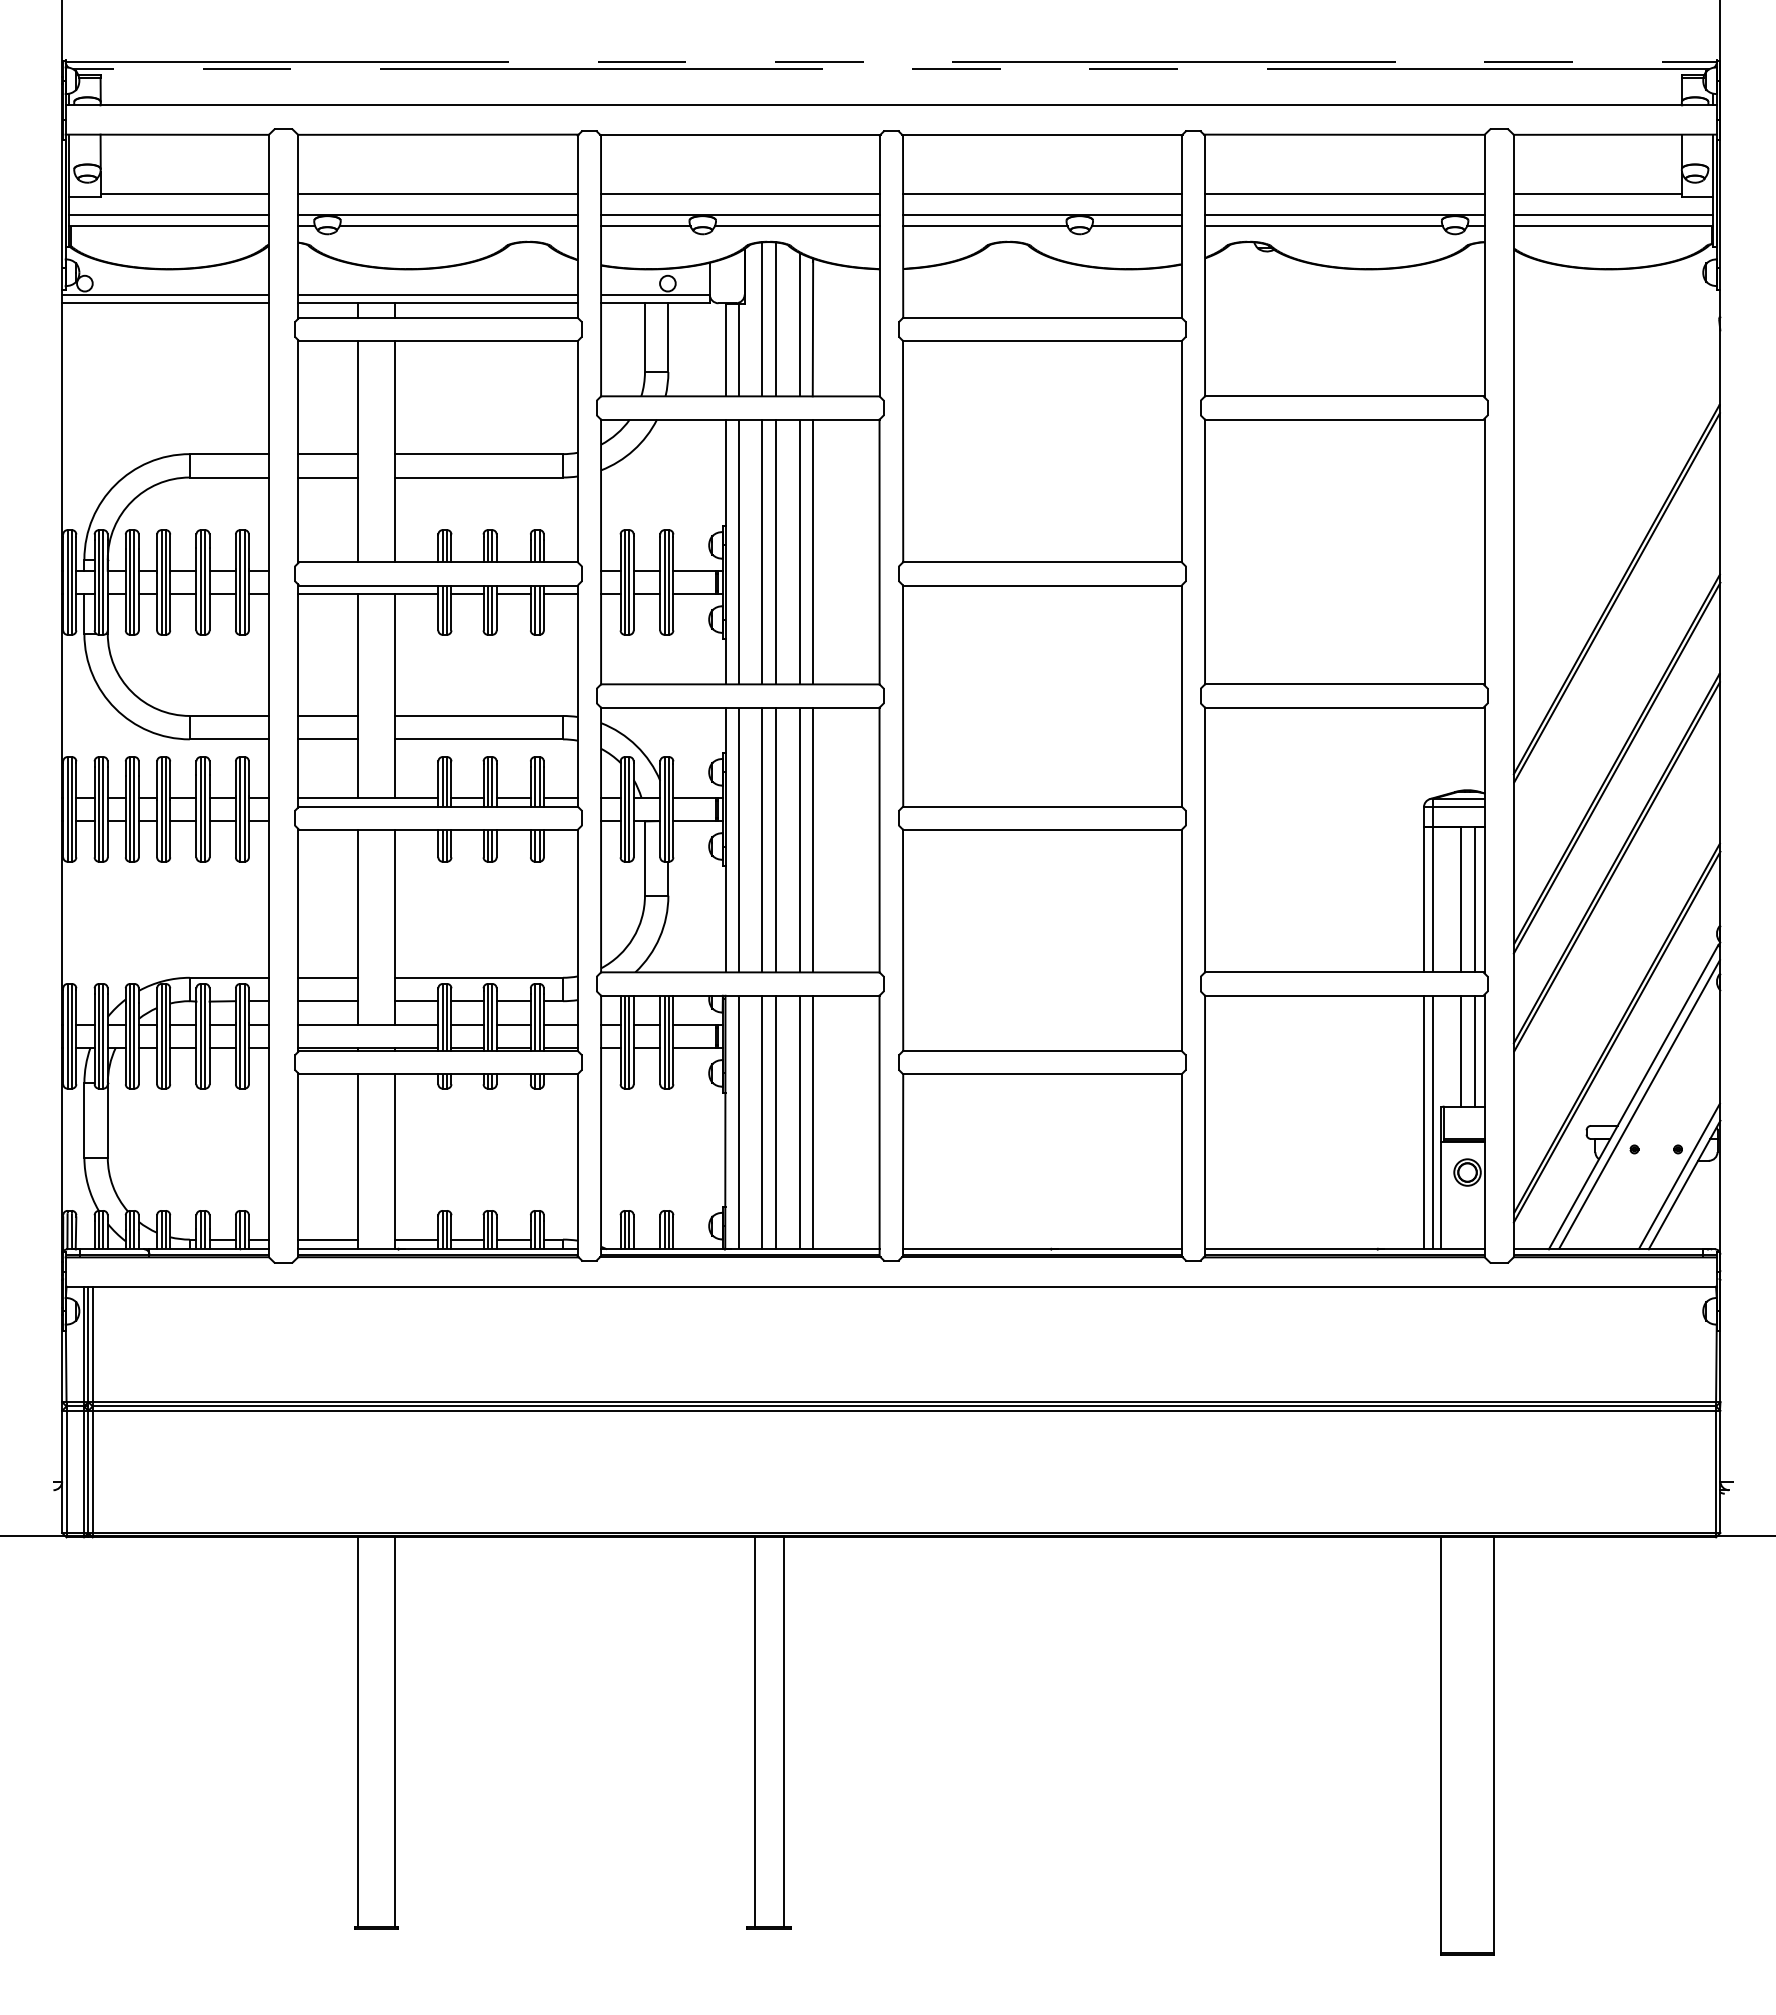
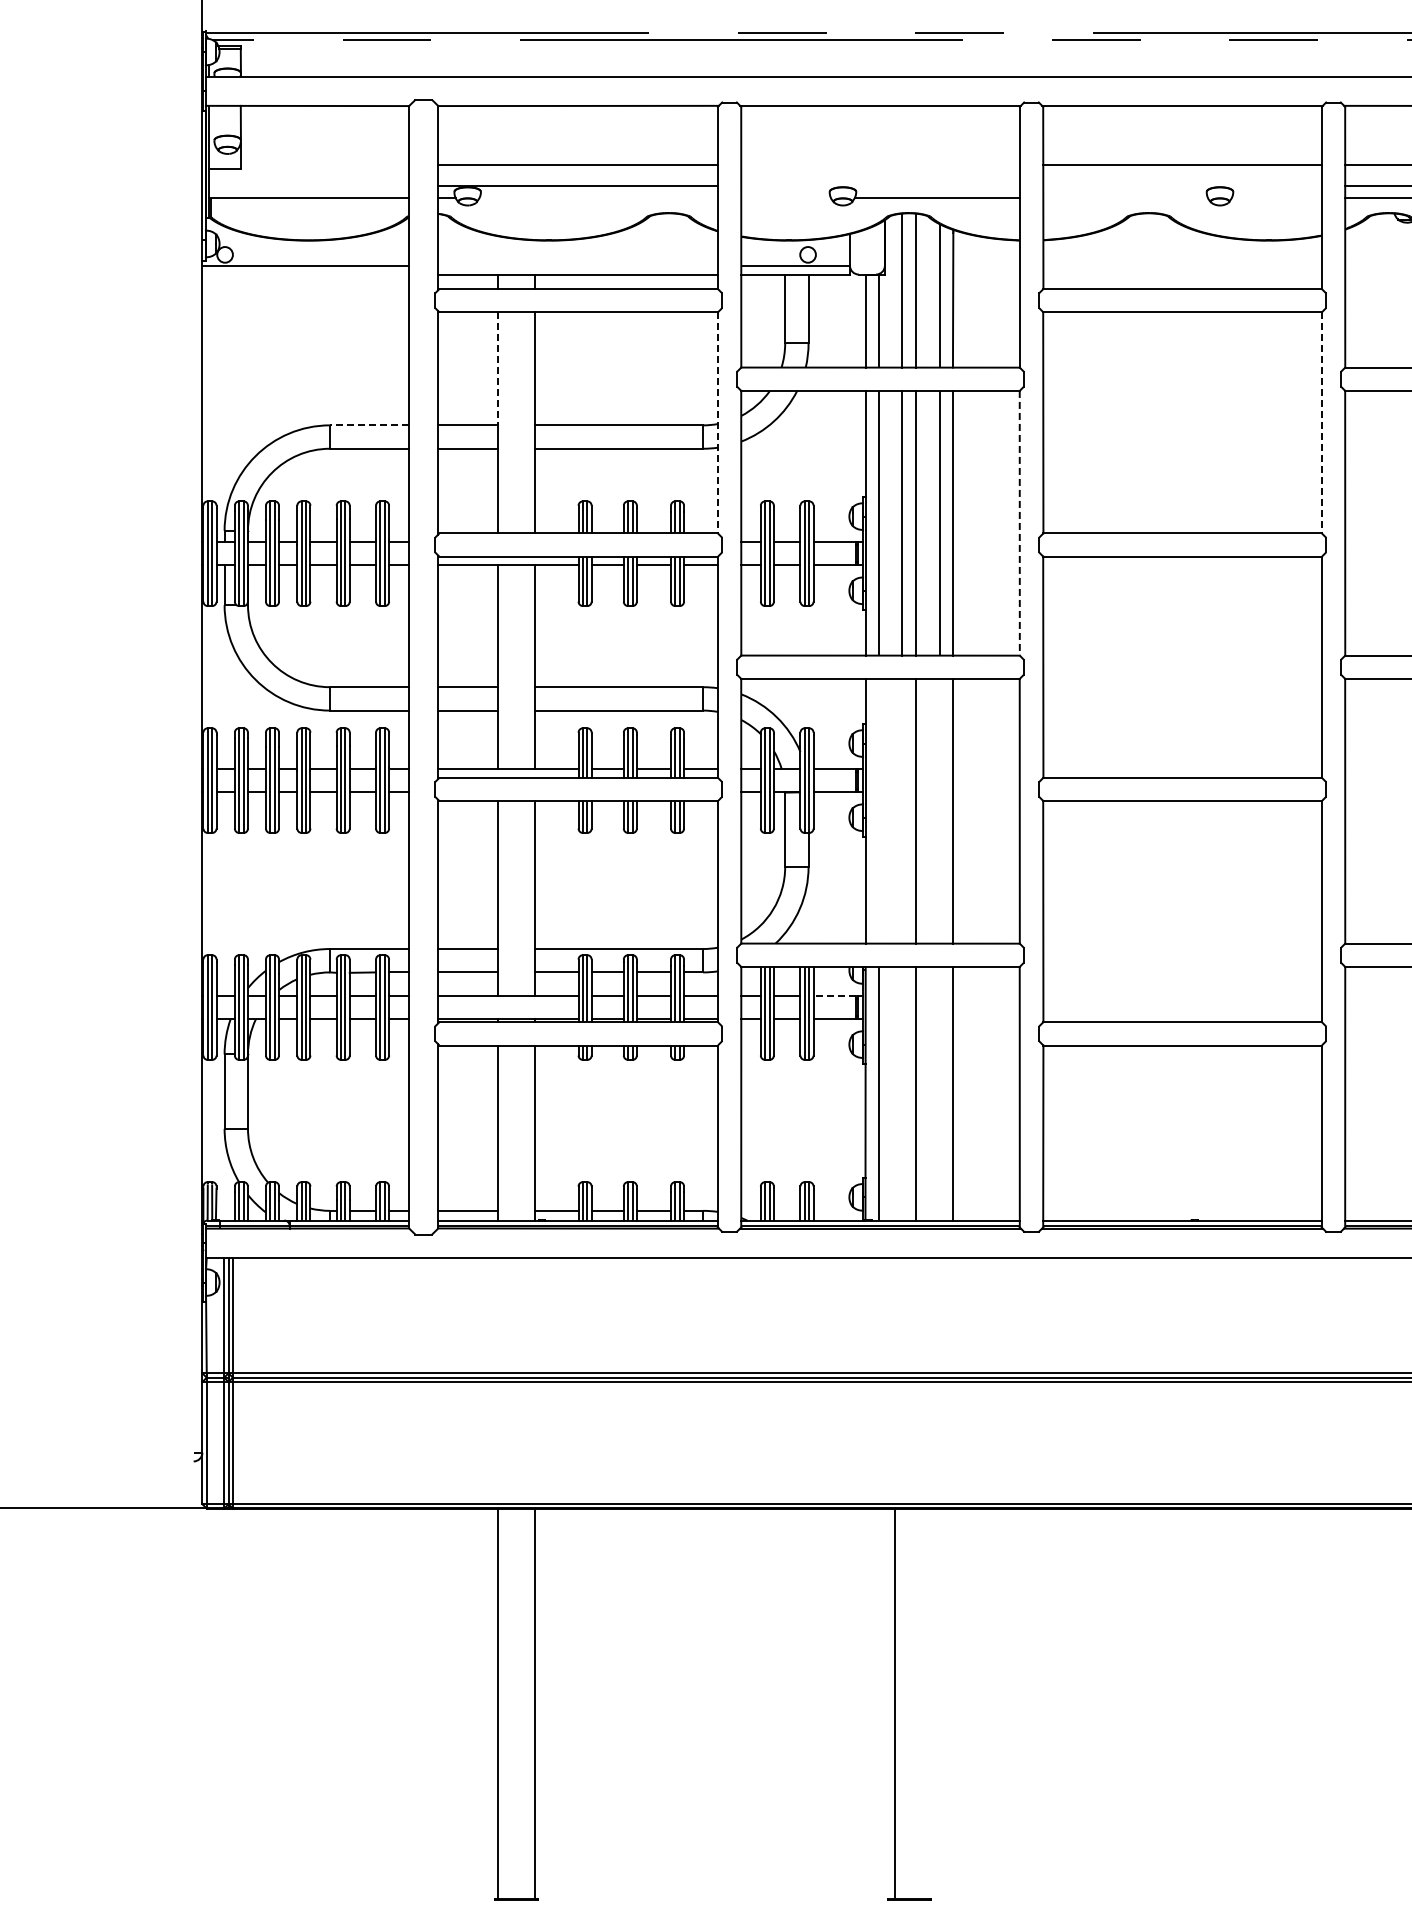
line: (184, 194) -> (324, 165), removed
line: (740, 194) -> (880, 165), removed
line: (168, 214) -> (308, 185), removed
line: (740, 214) -> (880, 185), removed
line: (1042, 214) -> (1182, 185), removed
line: (458, 226) -> (598, 197), removed
line: (645, 226) -> (785, 197), removed
line: (985, 226) -> (1125, 197), removed
line: (1136, 226) -> (1276, 197), removed
line: (437, 294) -> (577, 265), removed
line: (165, 303) -> (305, 274), removed
line: (357, 398) -> (497, 369), solid -> dashed
line: (577, 452) -> (717, 423), solid -> dashed
line: (1181, 452) -> (1321, 423), solid -> dashed
line: (229, 454) -> (369, 425), solid -> dashed
line: (879, 552) -> (1019, 523), solid -> dashed
line: (738, 839) -> (878, 810), removed
line: (762, 839) -> (902, 810), removed
line: (799, 839) -> (939, 810), removed
line: (694, 1024) -> (834, 995), solid -> dashed
line: (762, 1122) -> (902, 1093), removed
line: (799, 1122) -> (939, 1093), removed
line: (783, 1732) -> (923, 1703), removed

